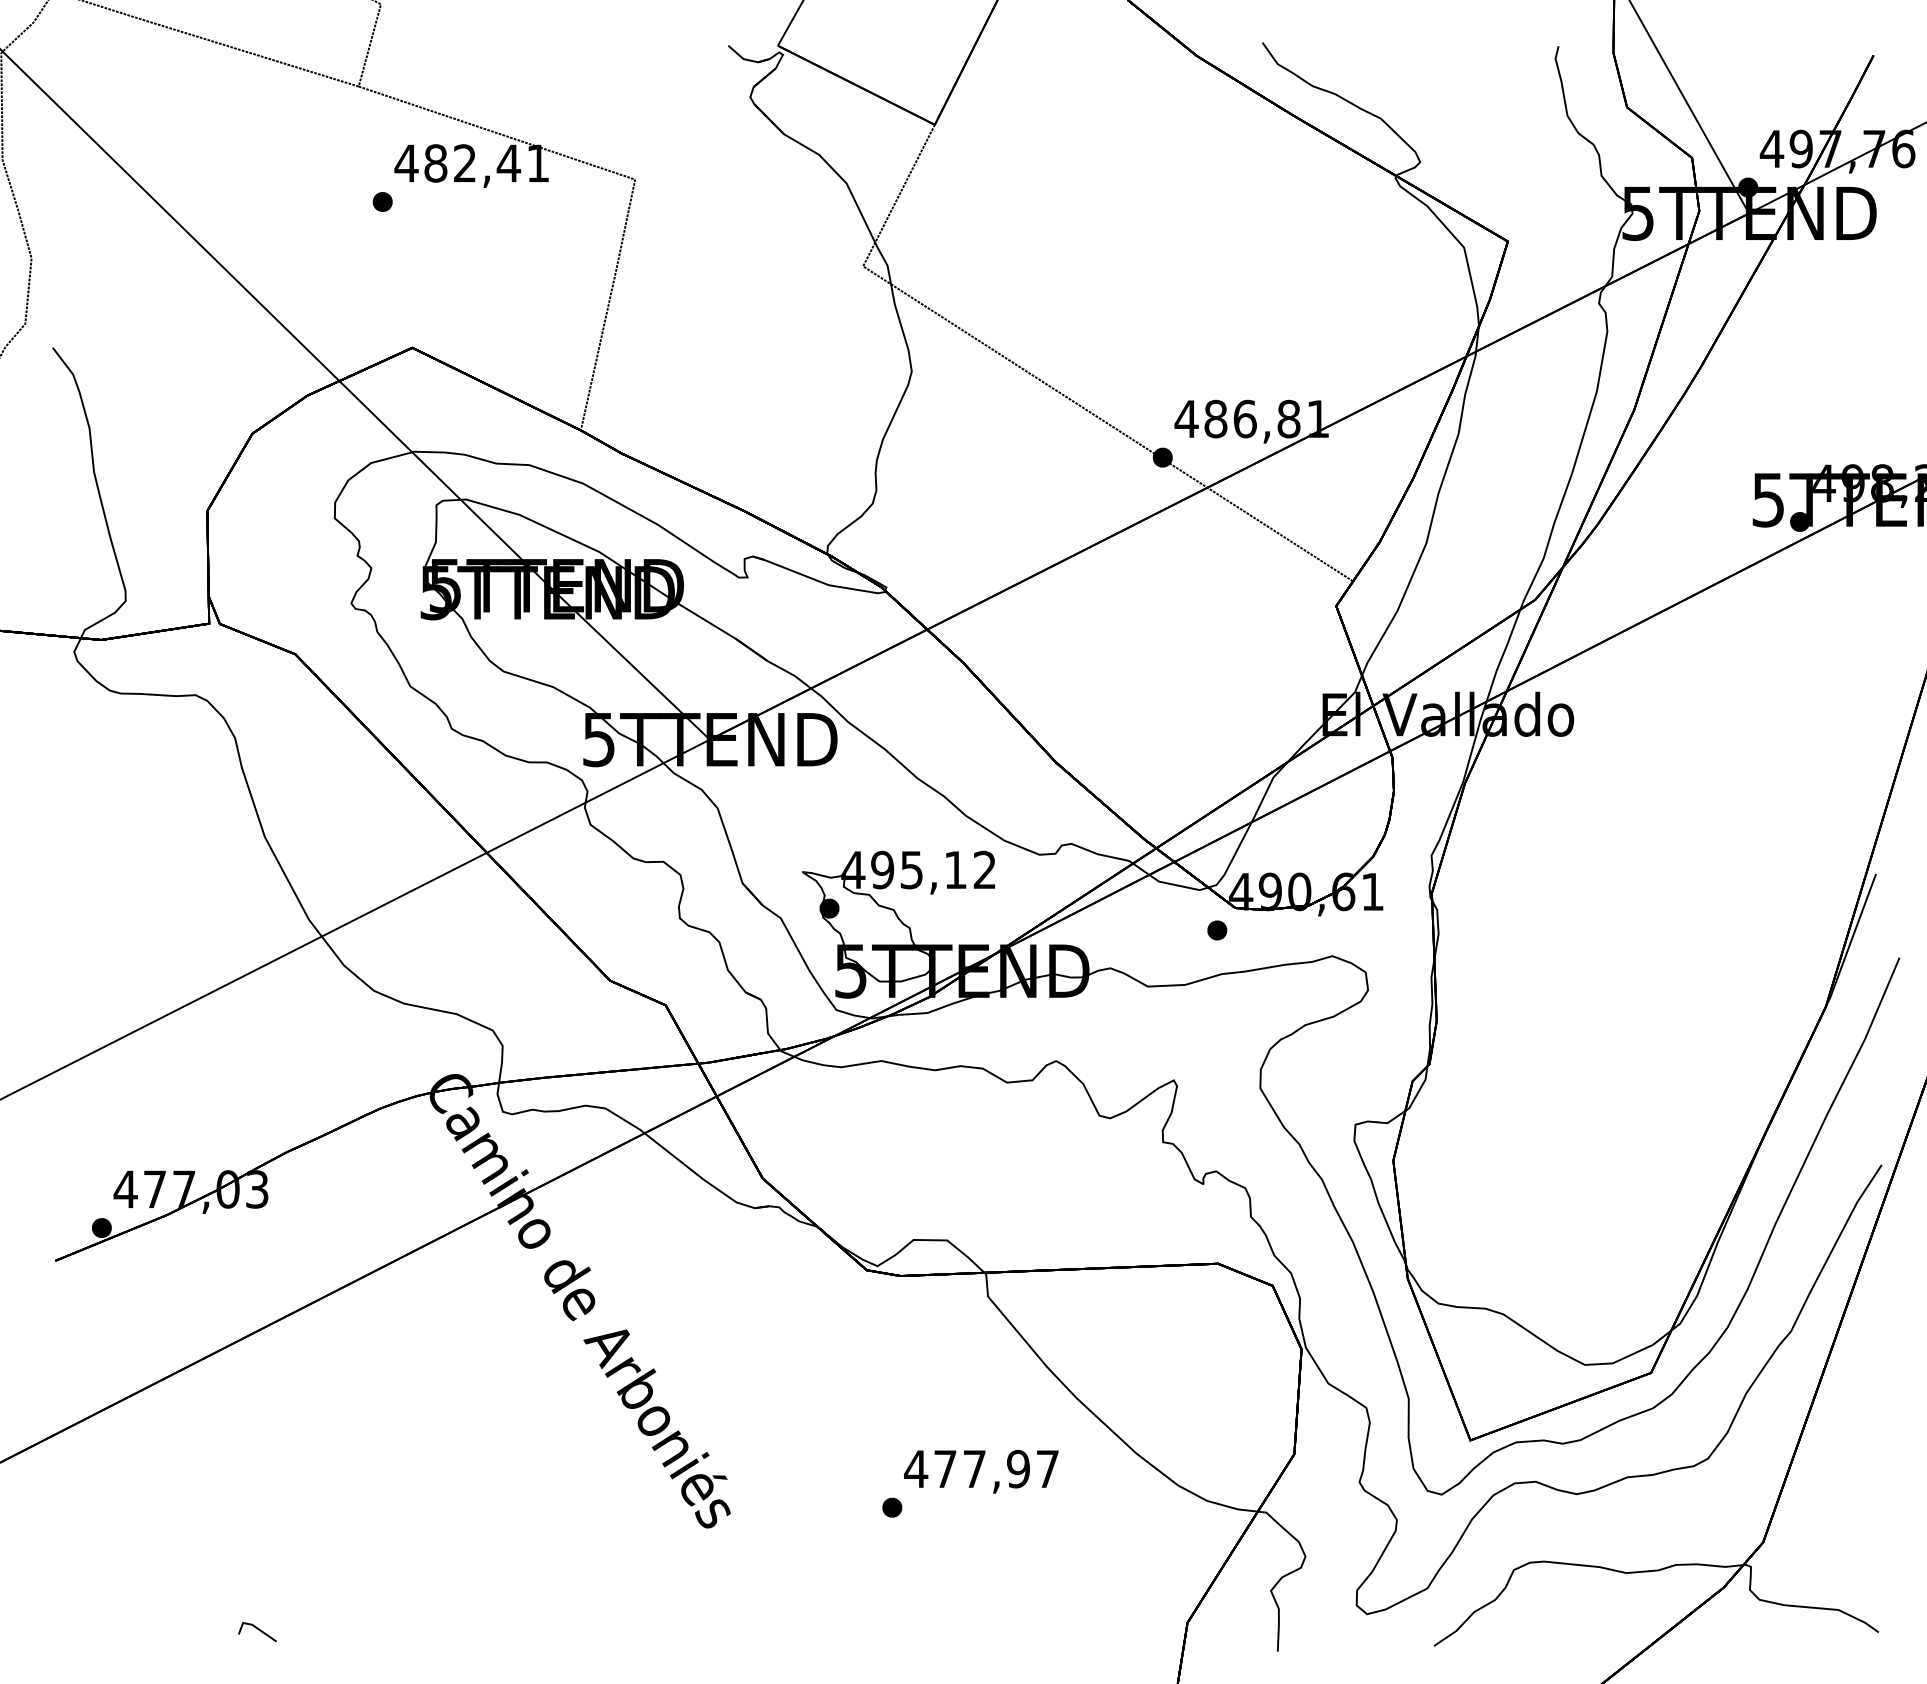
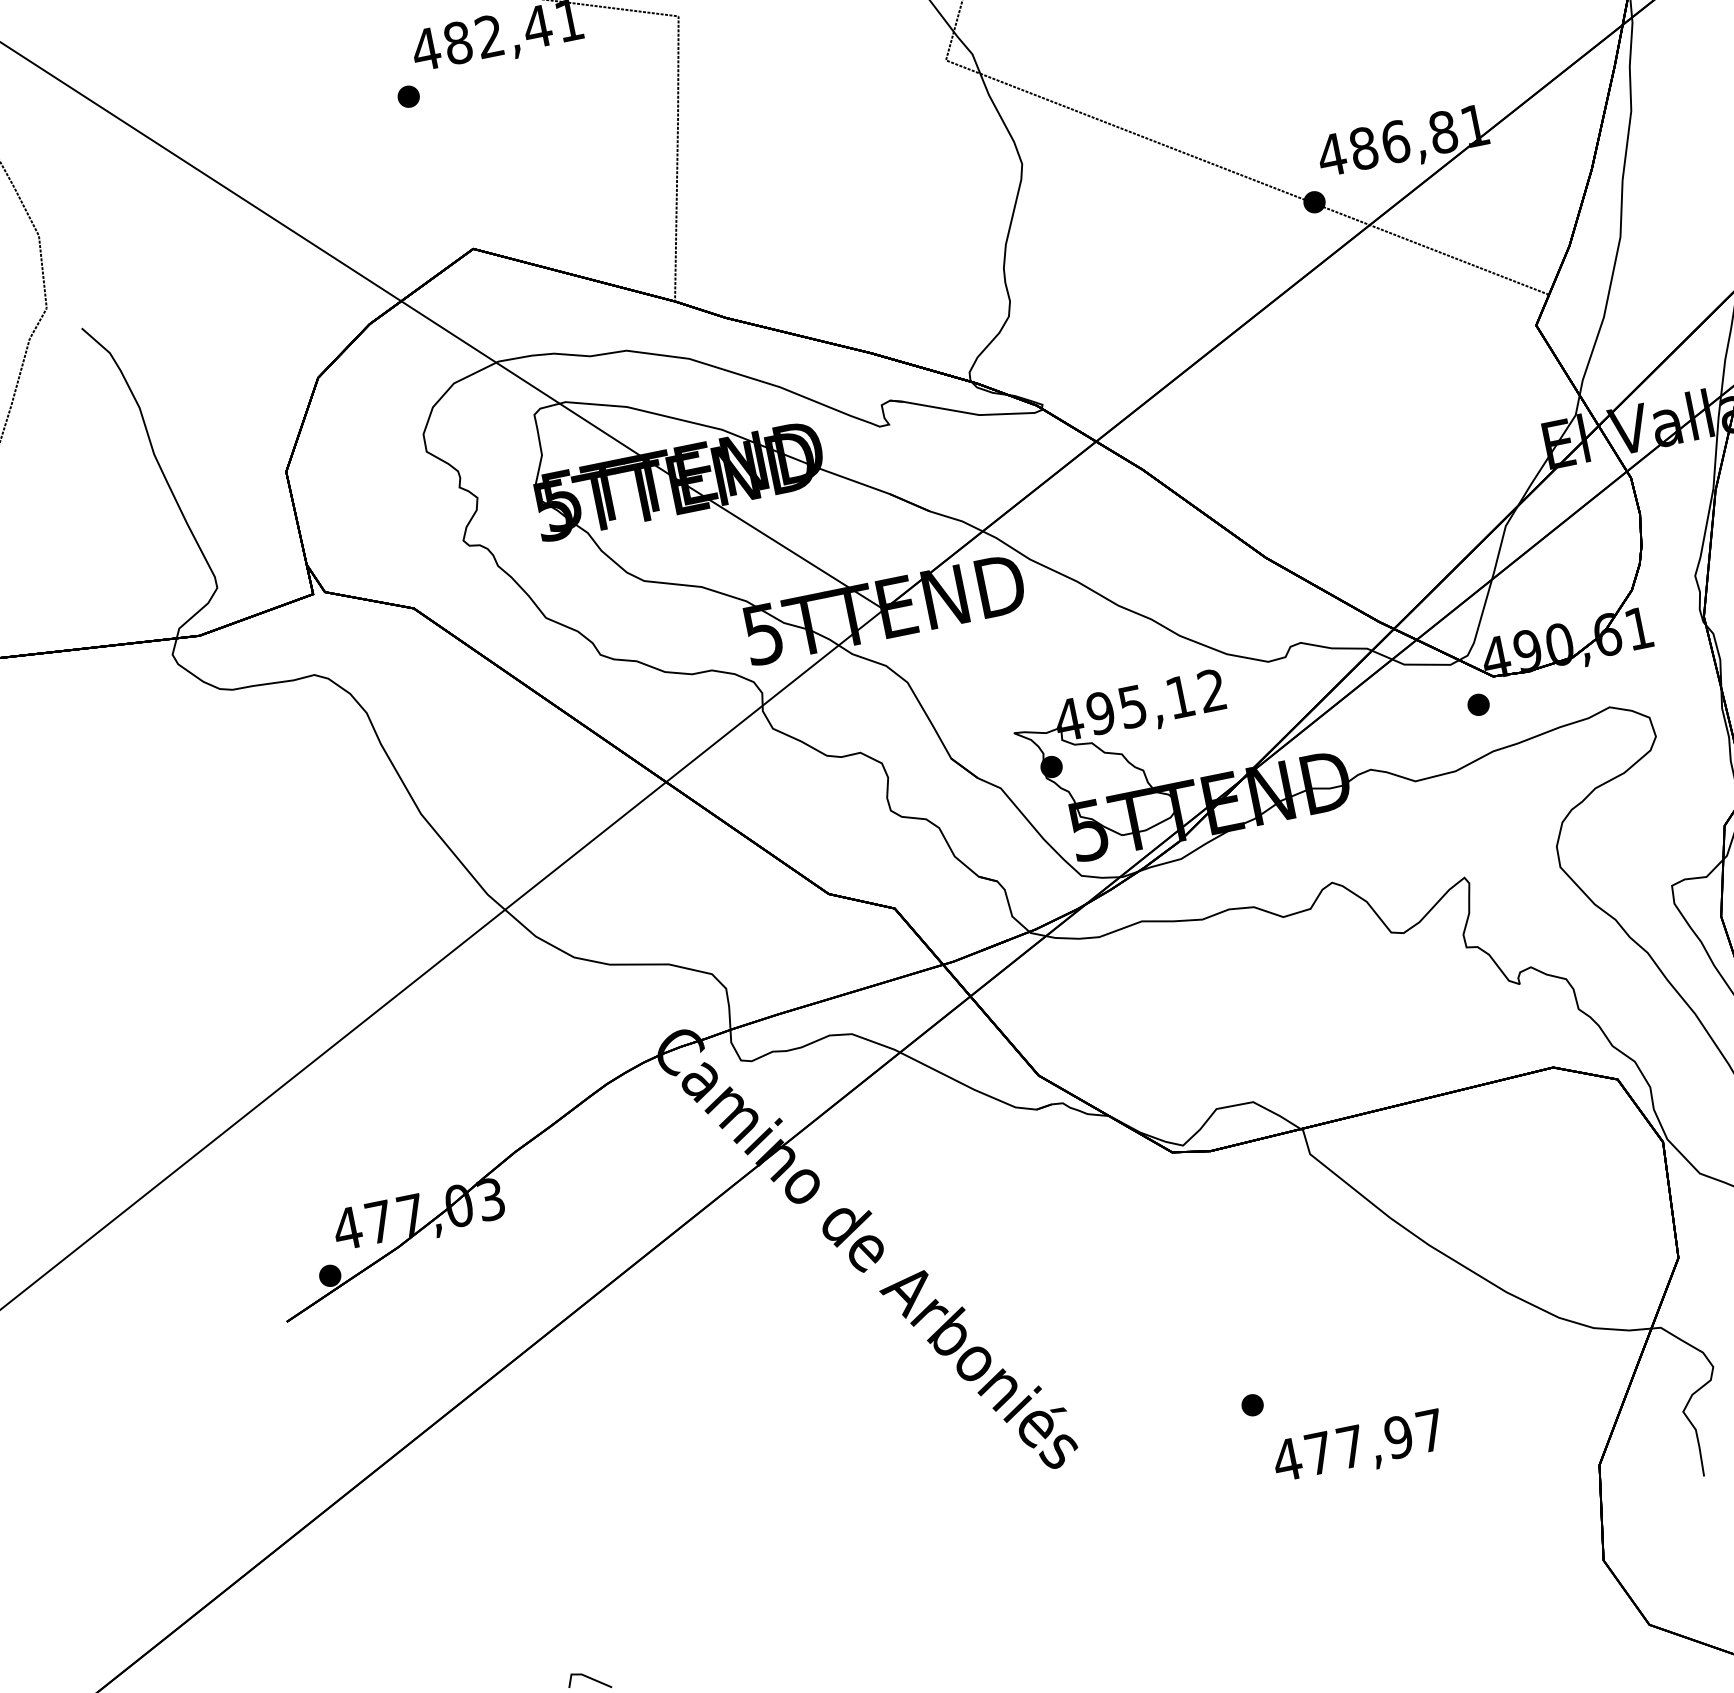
text: (981, 1471) -> (1359, 1447), moved

